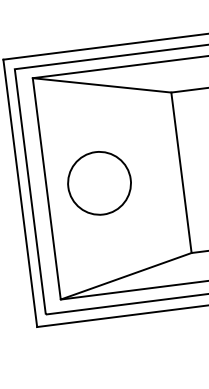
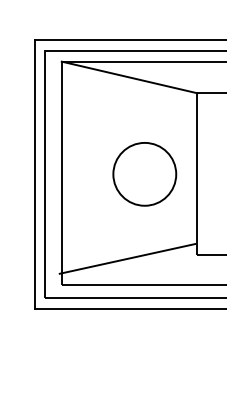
circle: (99, 183) -> (144, 174), moved
line: (126, 275) -> (127, 258), moved

